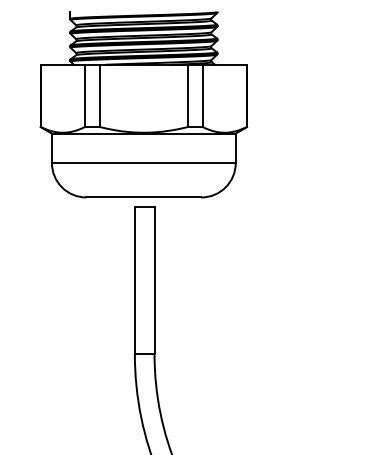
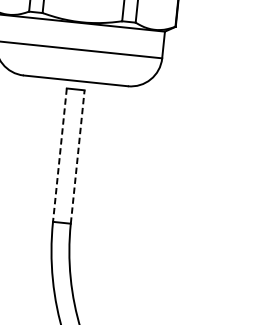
line: (134, 280) -> (59, 155), solid -> dashed
line: (154, 280) -> (77, 156), solid -> dashed

